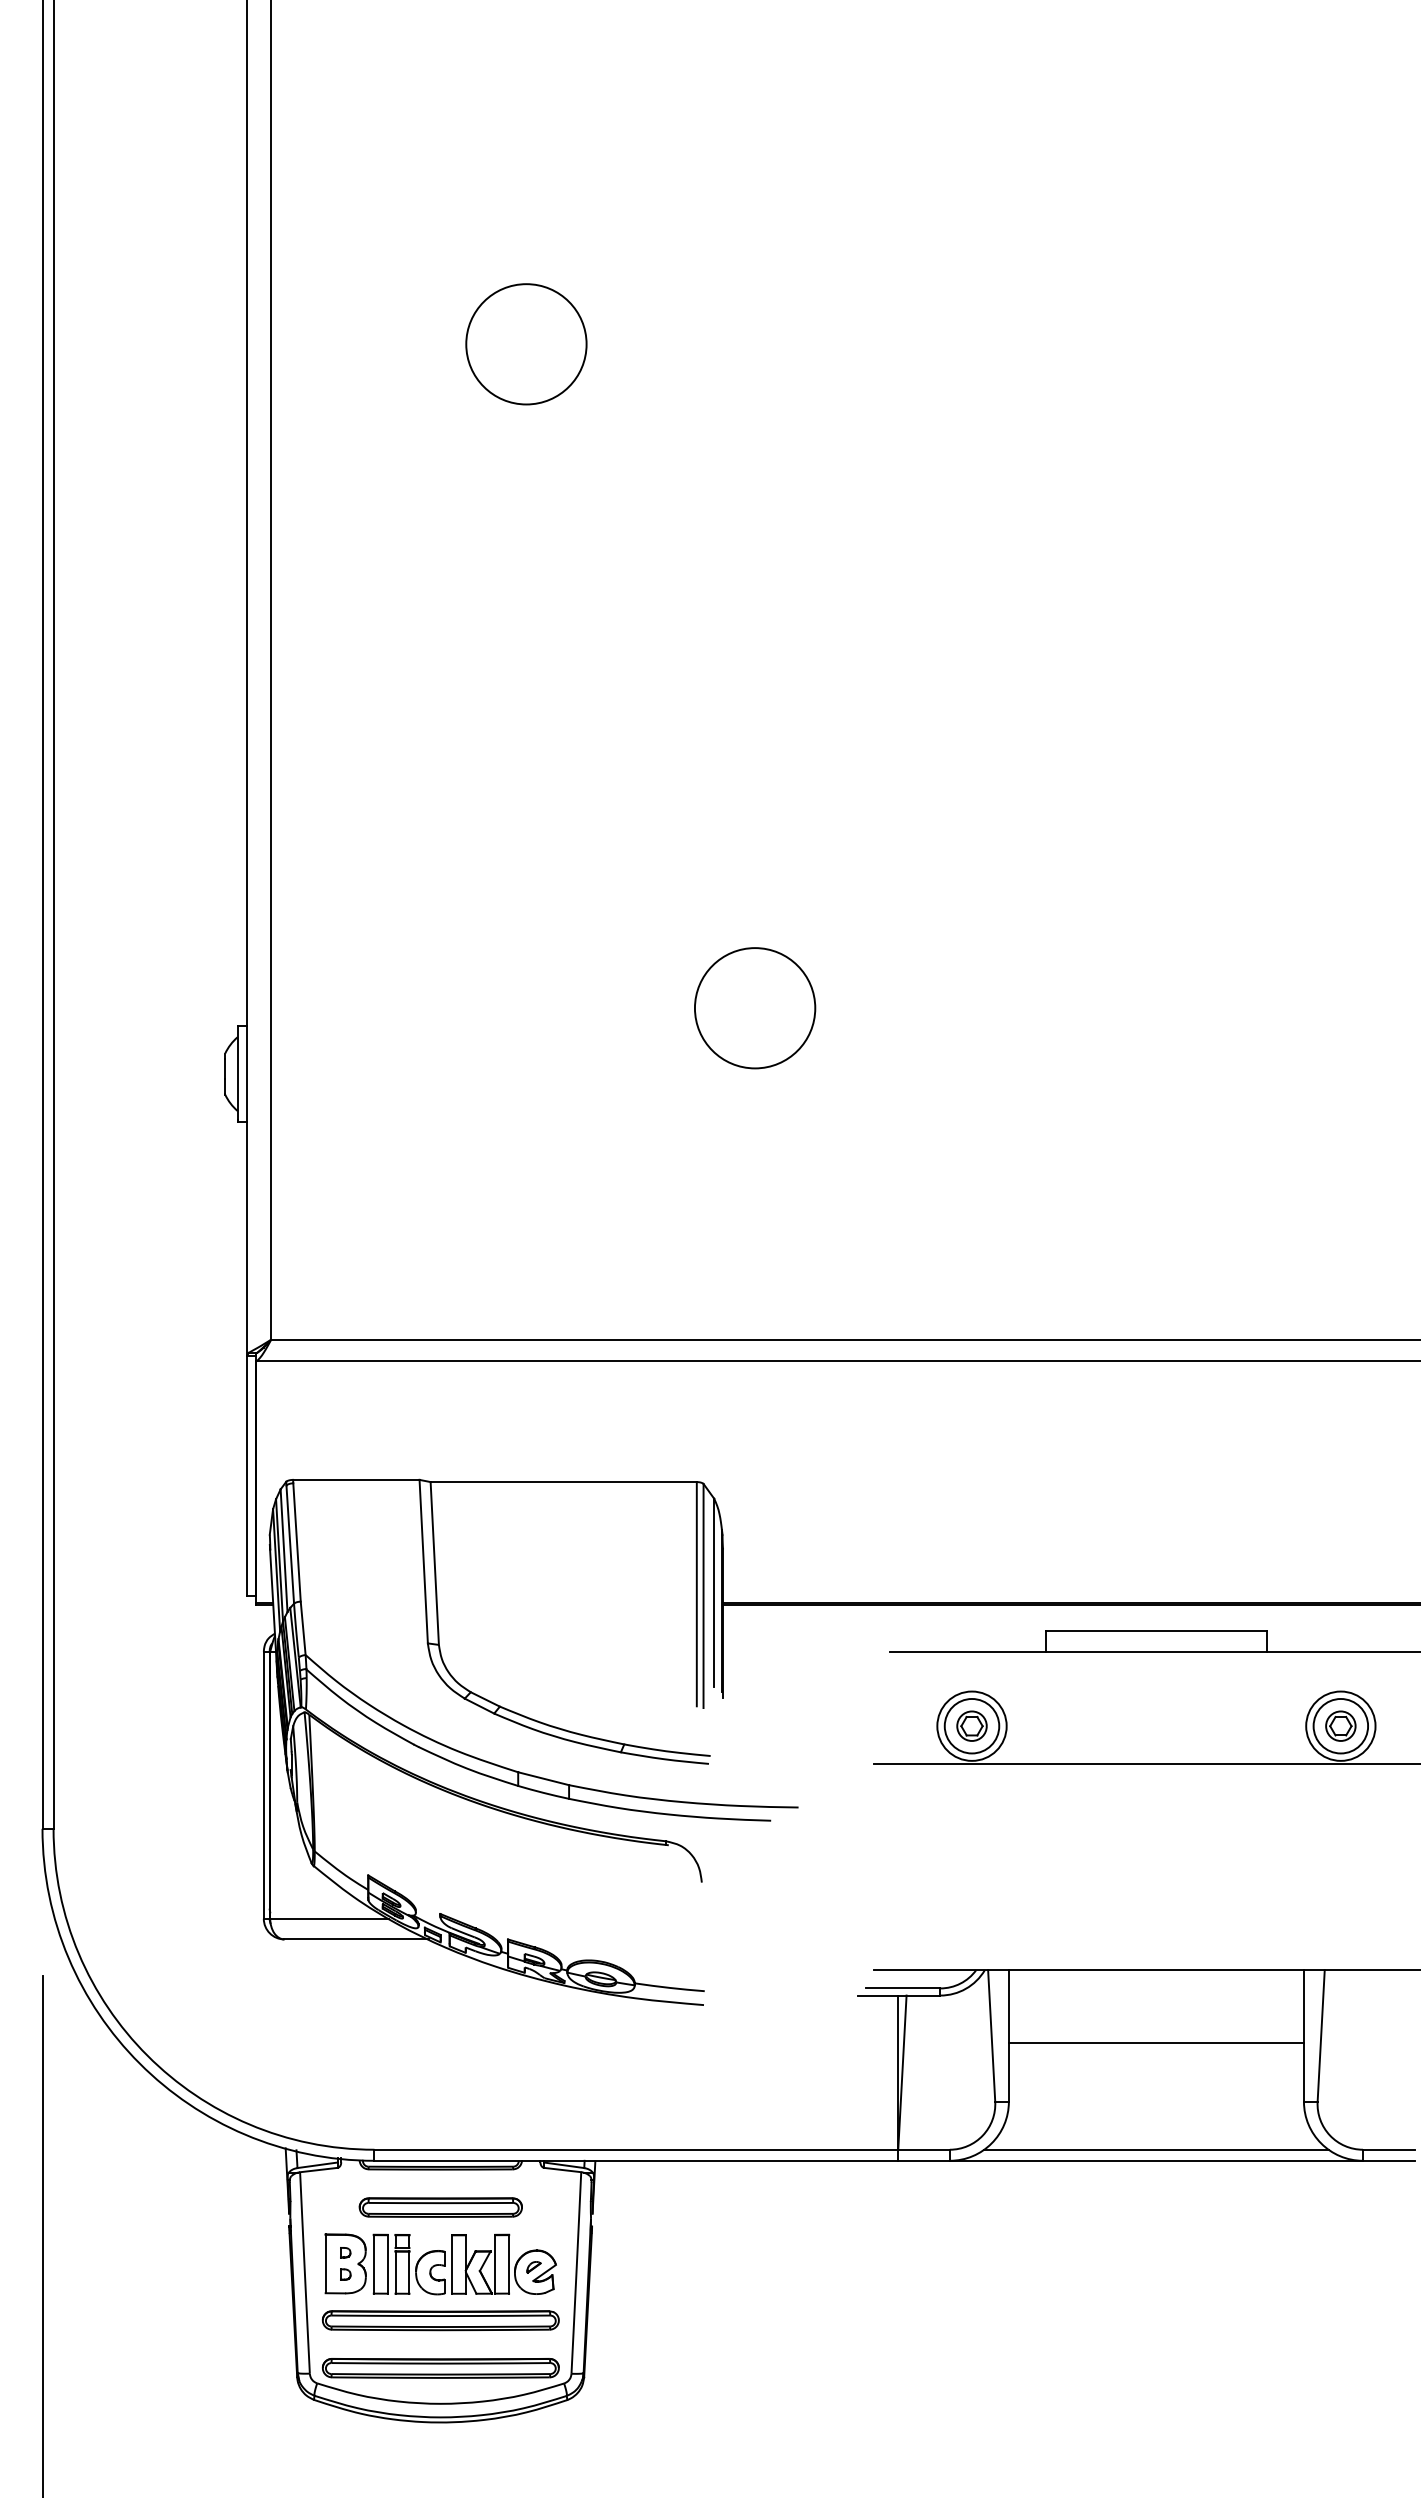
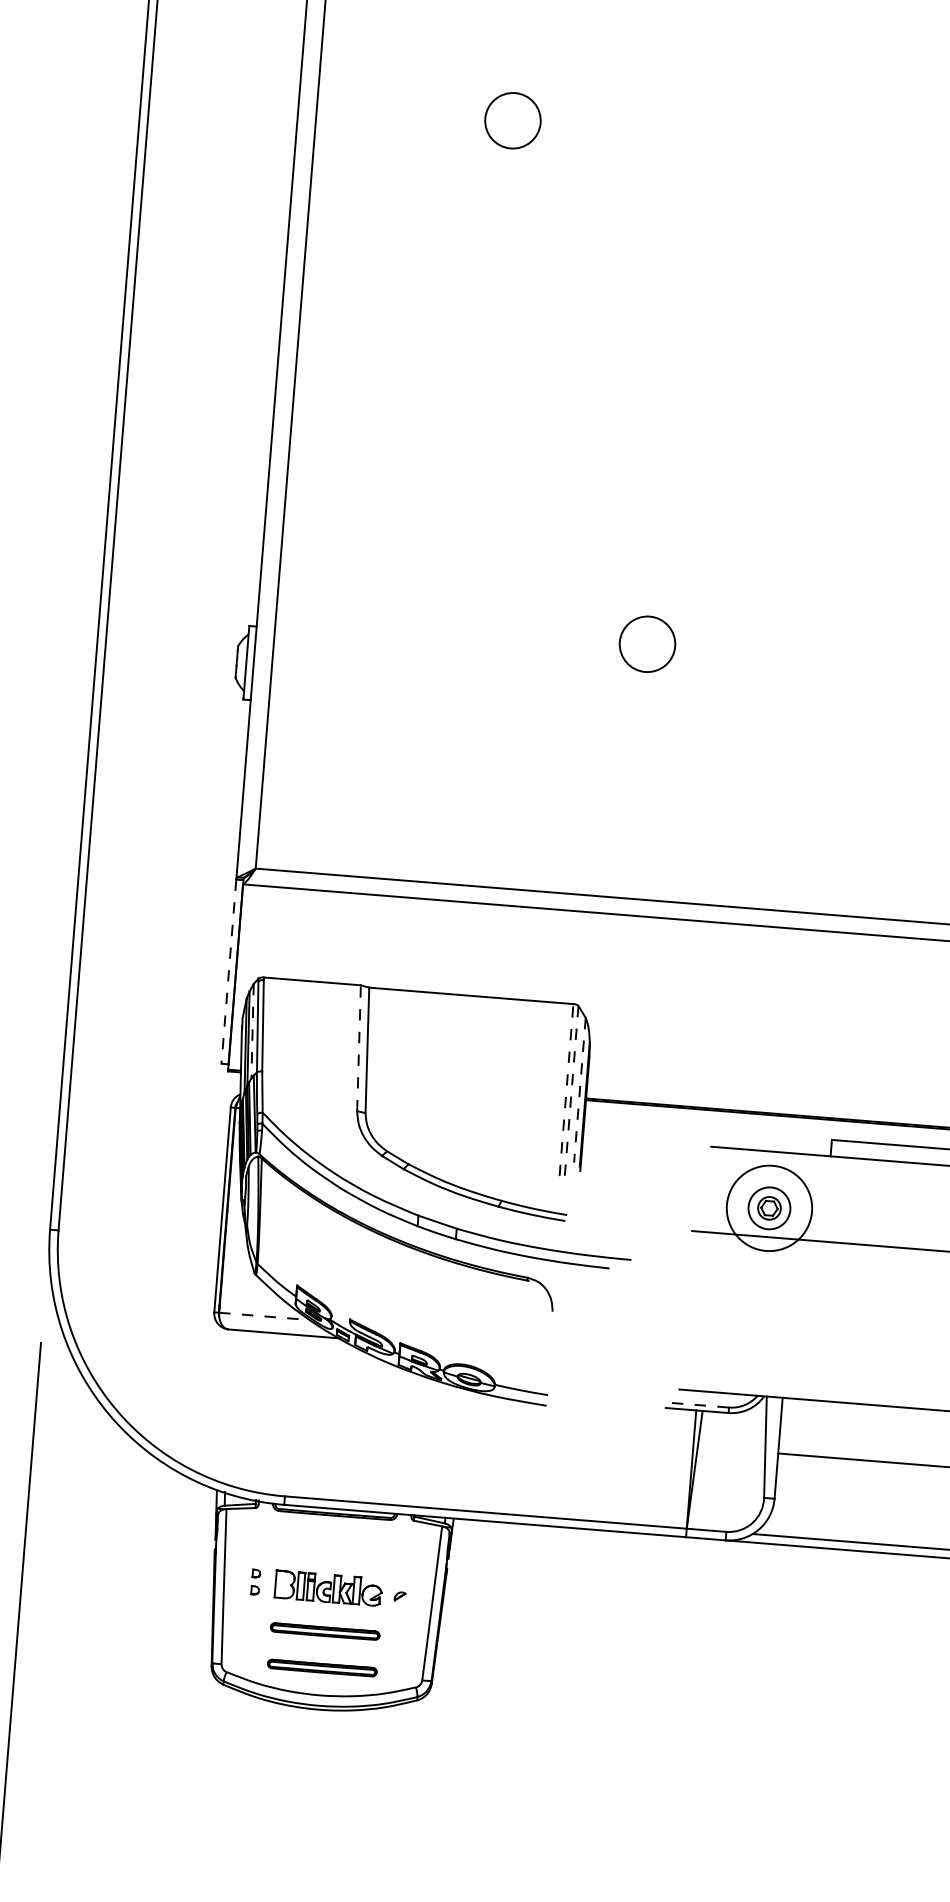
circle: (526, 344) -> (513, 120), size x0.6
circle: (755, 1008) -> (647, 644), size x0.6
line: (247, 1476) -> (229, 972), solid -> dashed
line: (284, 1551) -> (252, 1031), solid -> dashed
line: (423, 1561) -> (358, 1048), solid -> dashed
line: (696, 1593) -> (566, 1089), solid -> dashed
line: (714, 1593) -> (580, 1090), solid -> dashed
line: (703, 1596) -> (571, 1092), solid -> dashed
circle: (971, 1725) -> (769, 1207), size x1.6
line: (330, 1918) -> (265, 1316), solid -> dashed
line: (903, 1988) -> (700, 1405), solid -> dashed
part: (440, 2207) -> (332, 1544), removed
part: (440, 2264) -> (328, 1588), size x0.6
part: (440, 2320) -> (325, 1631), size x0.6
part: (440, 2368) -> (322, 1668), size x0.6

